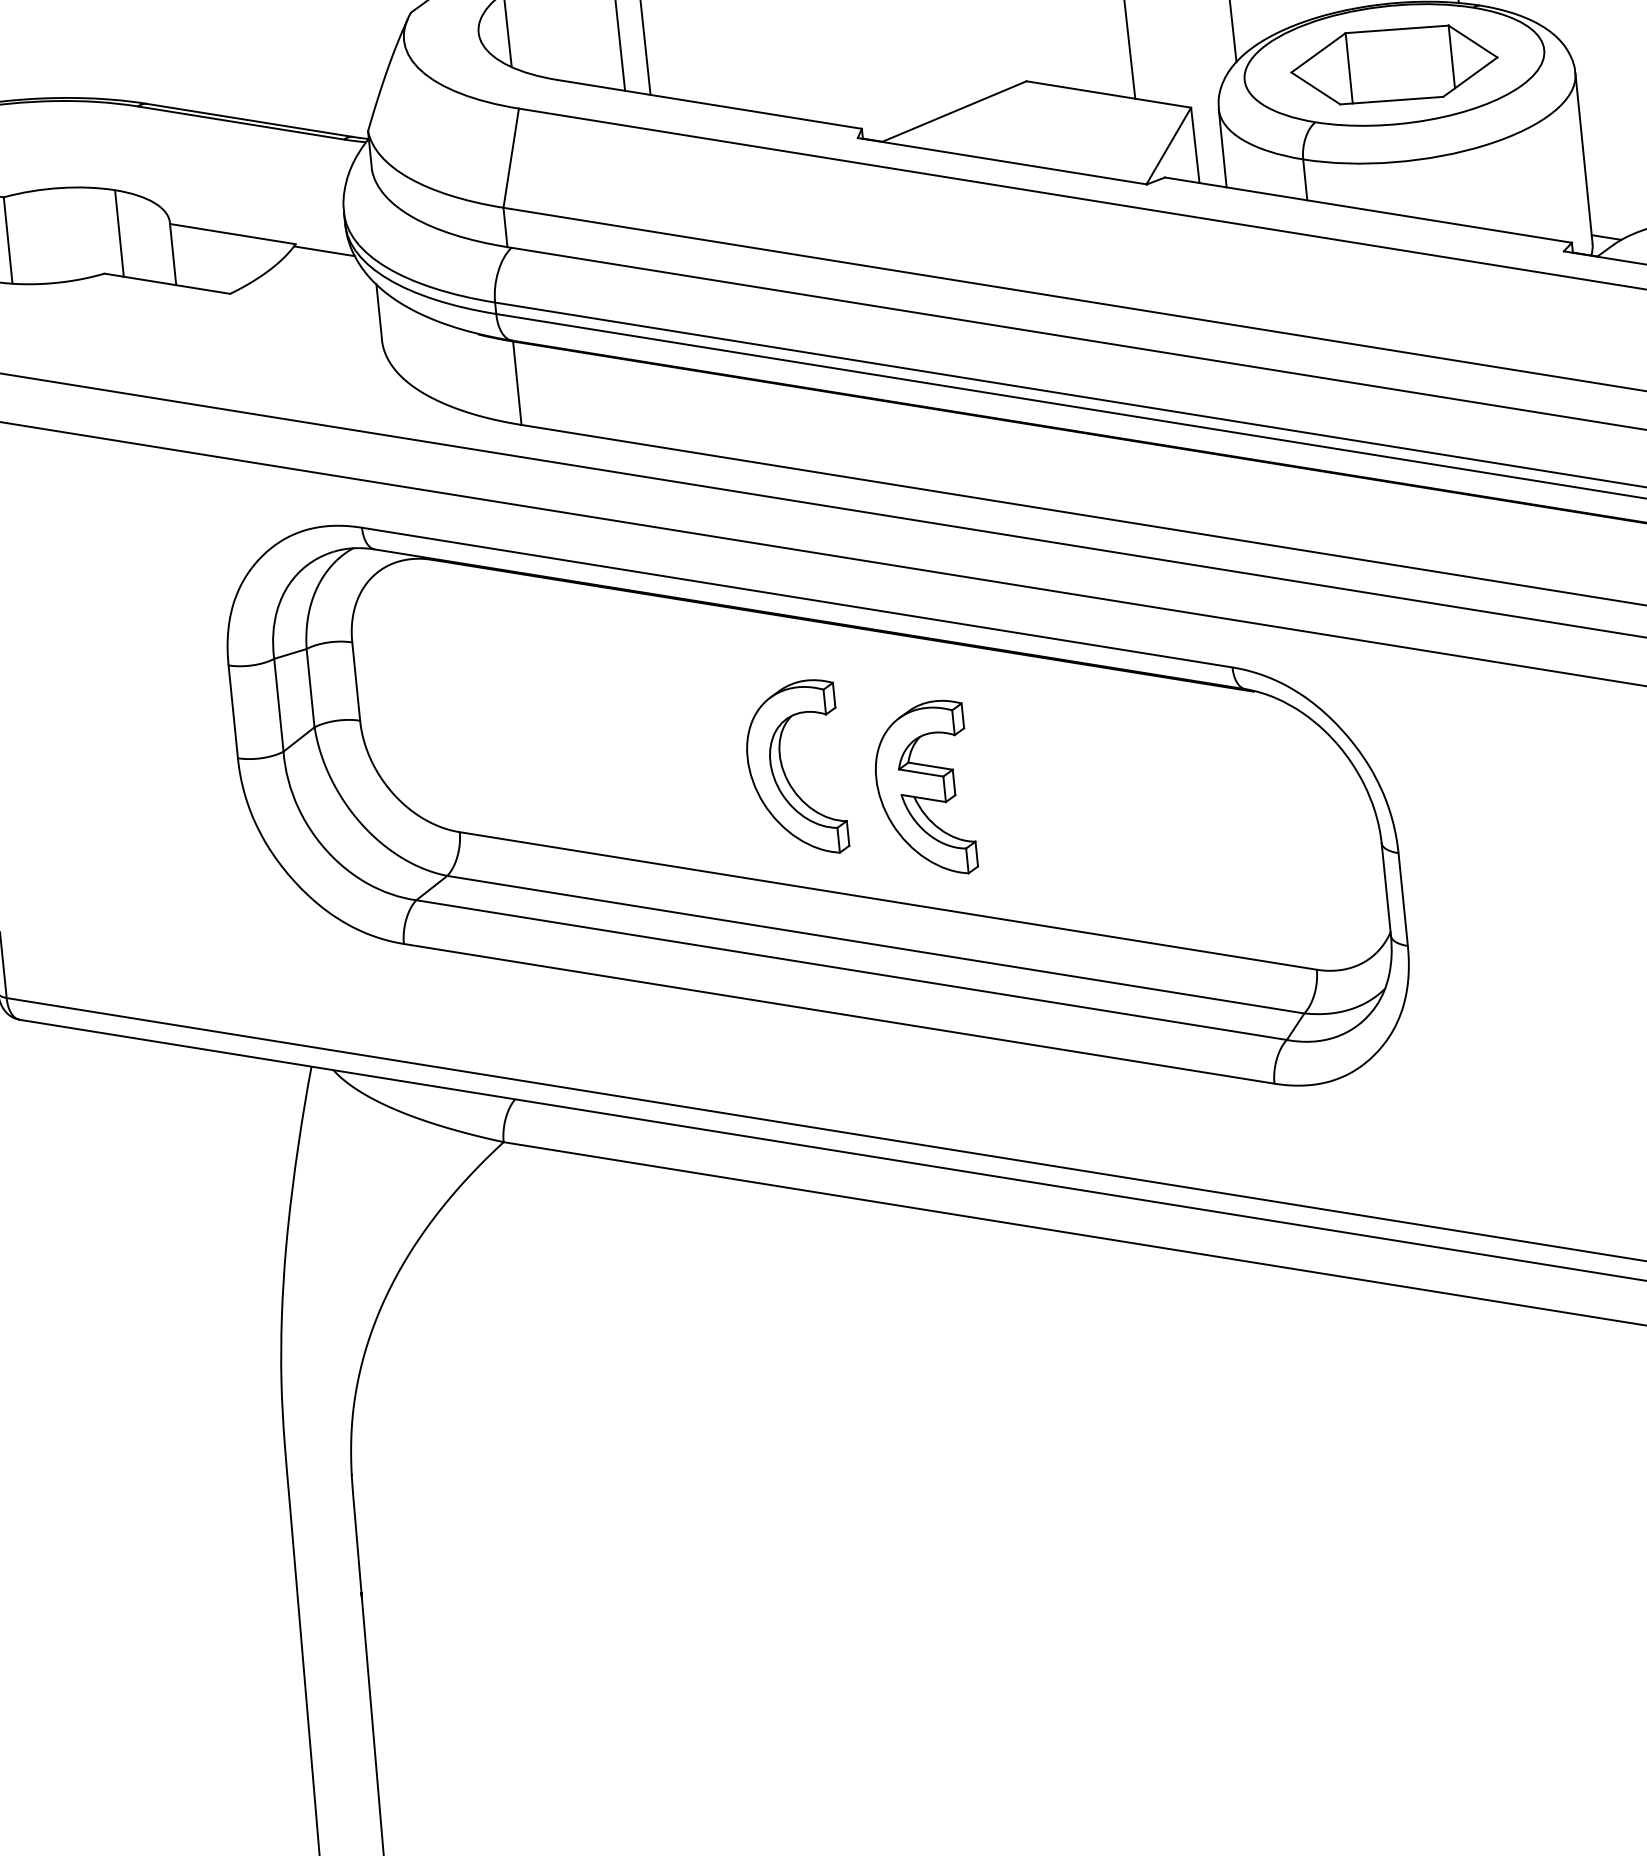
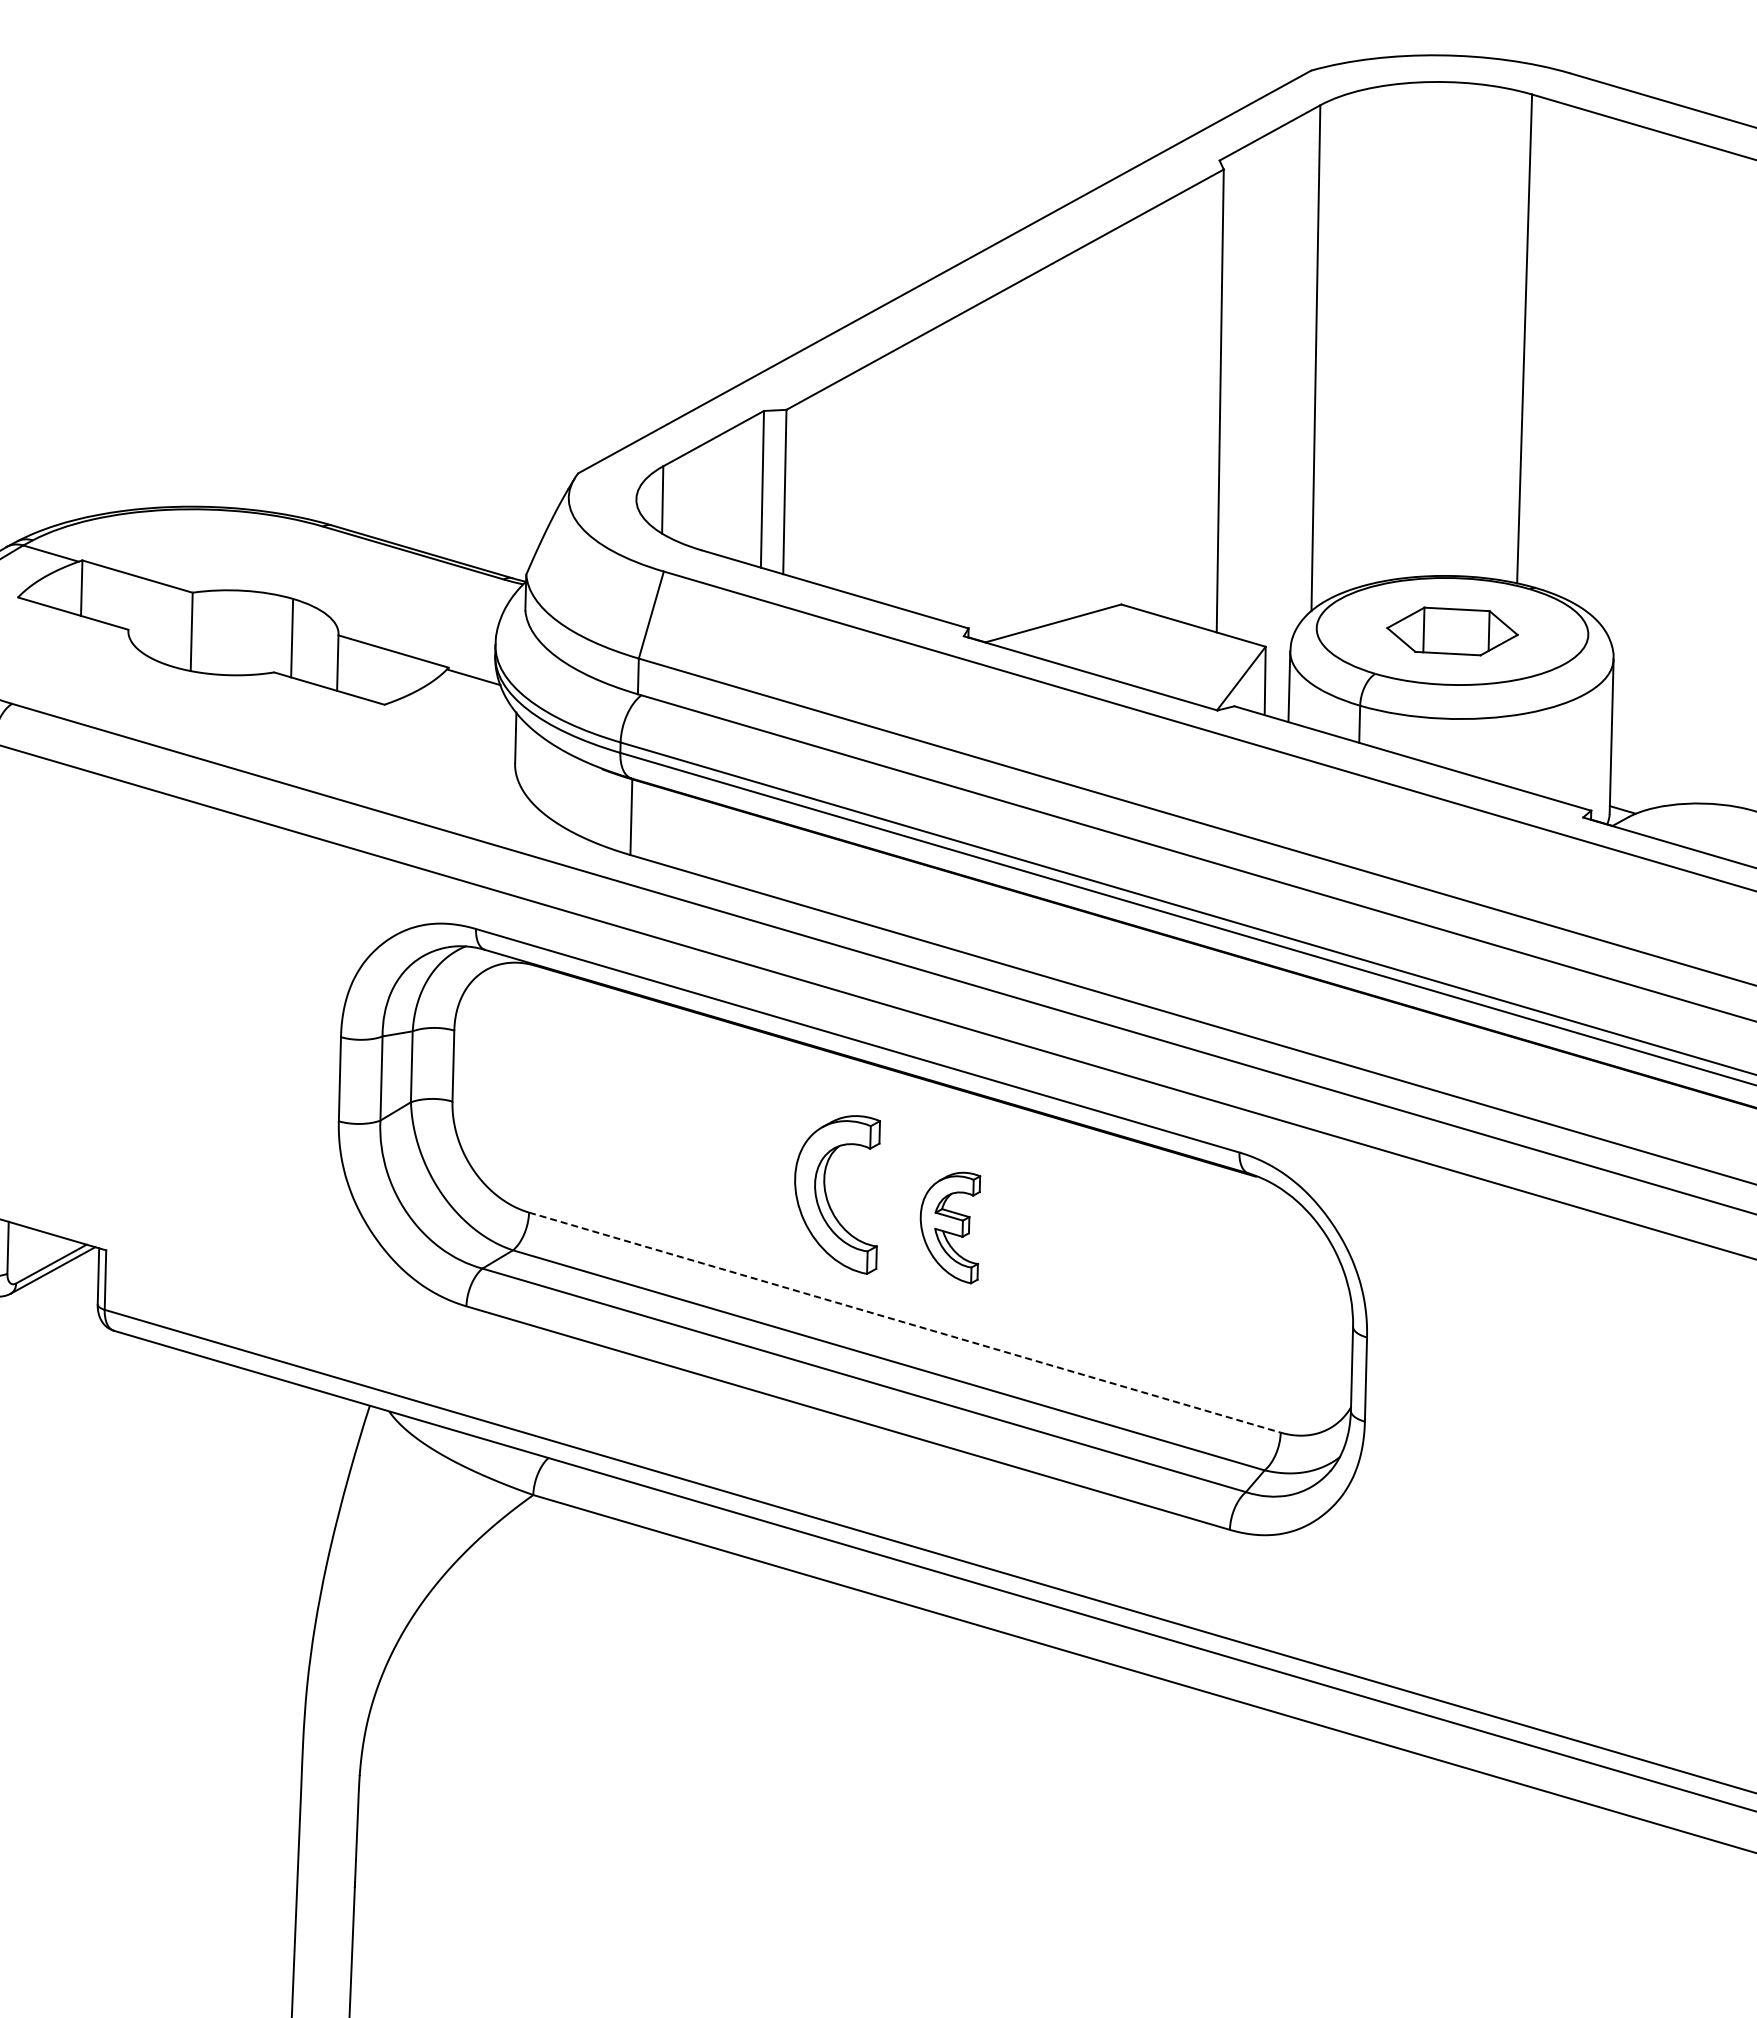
part: (1394, 64) -> (1452, 631), size x0.7
part: (925, 790) -> (950, 1227), size x0.7
line: (887, 900) -> (904, 1322), solid -> dashed

